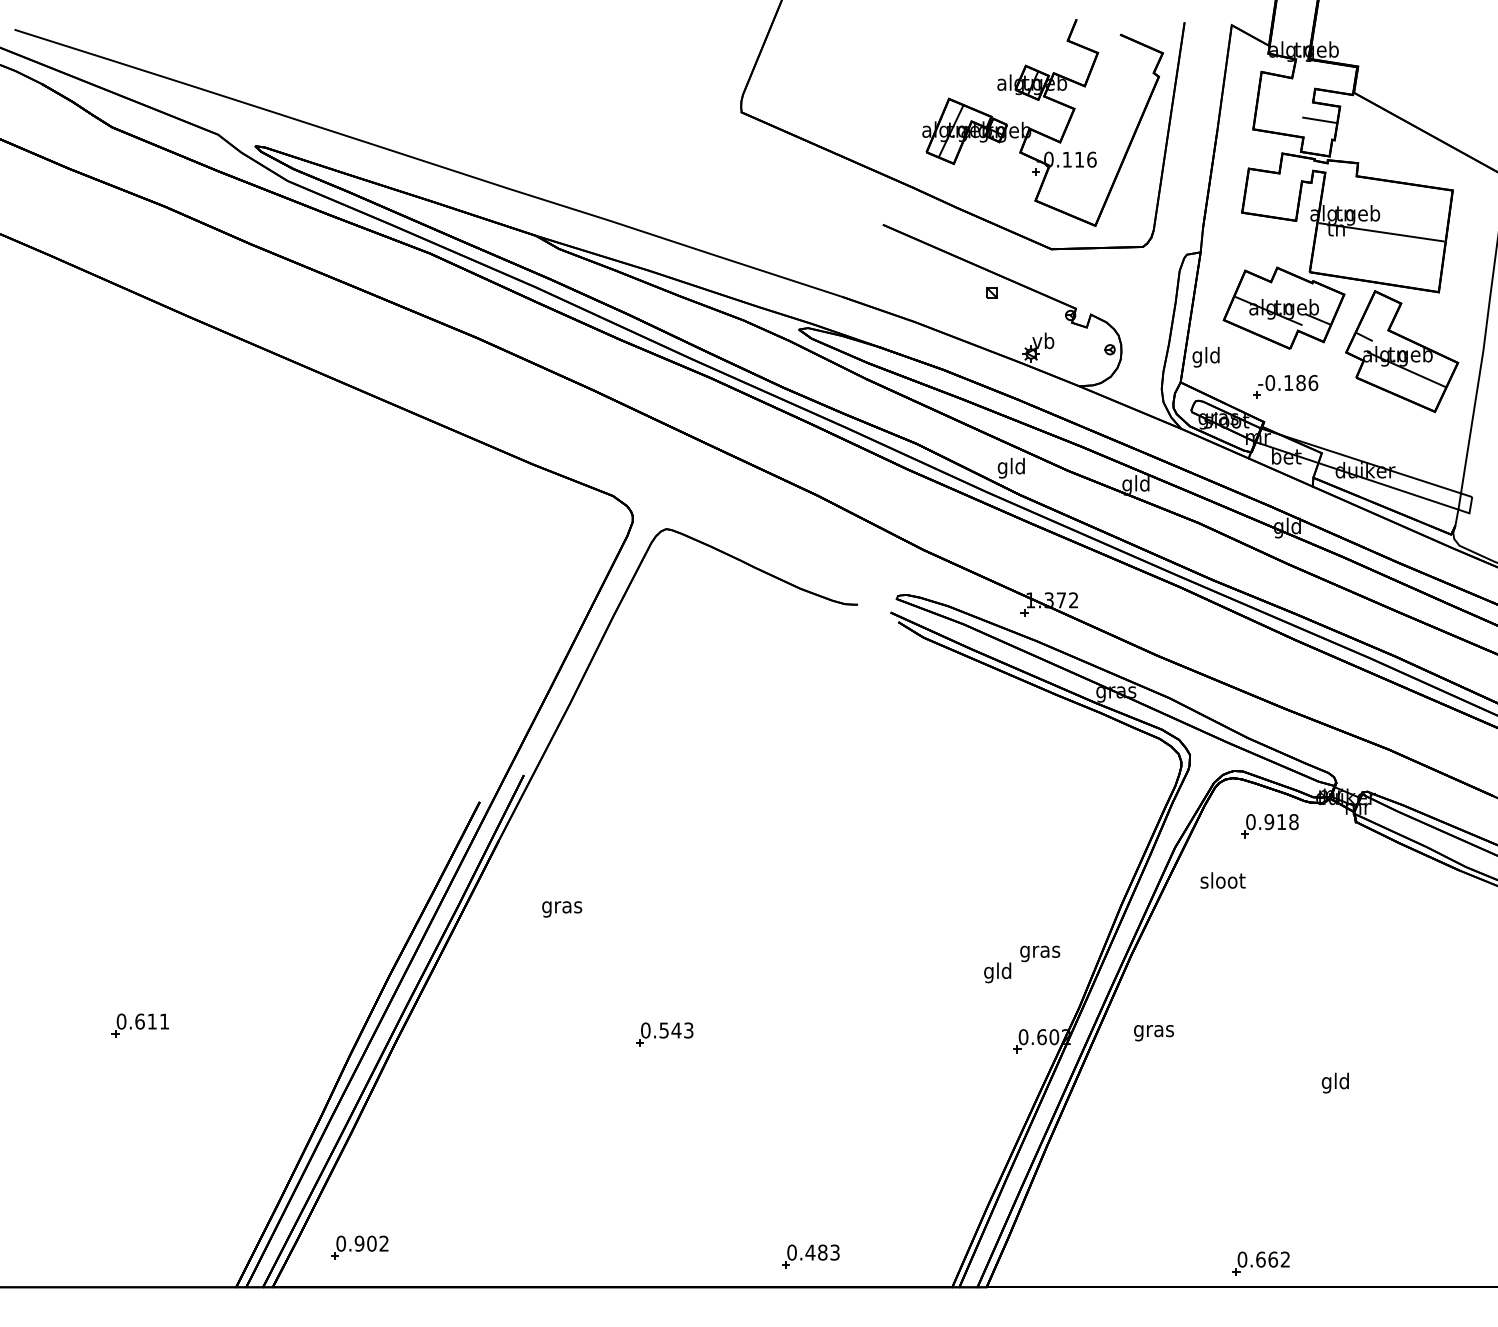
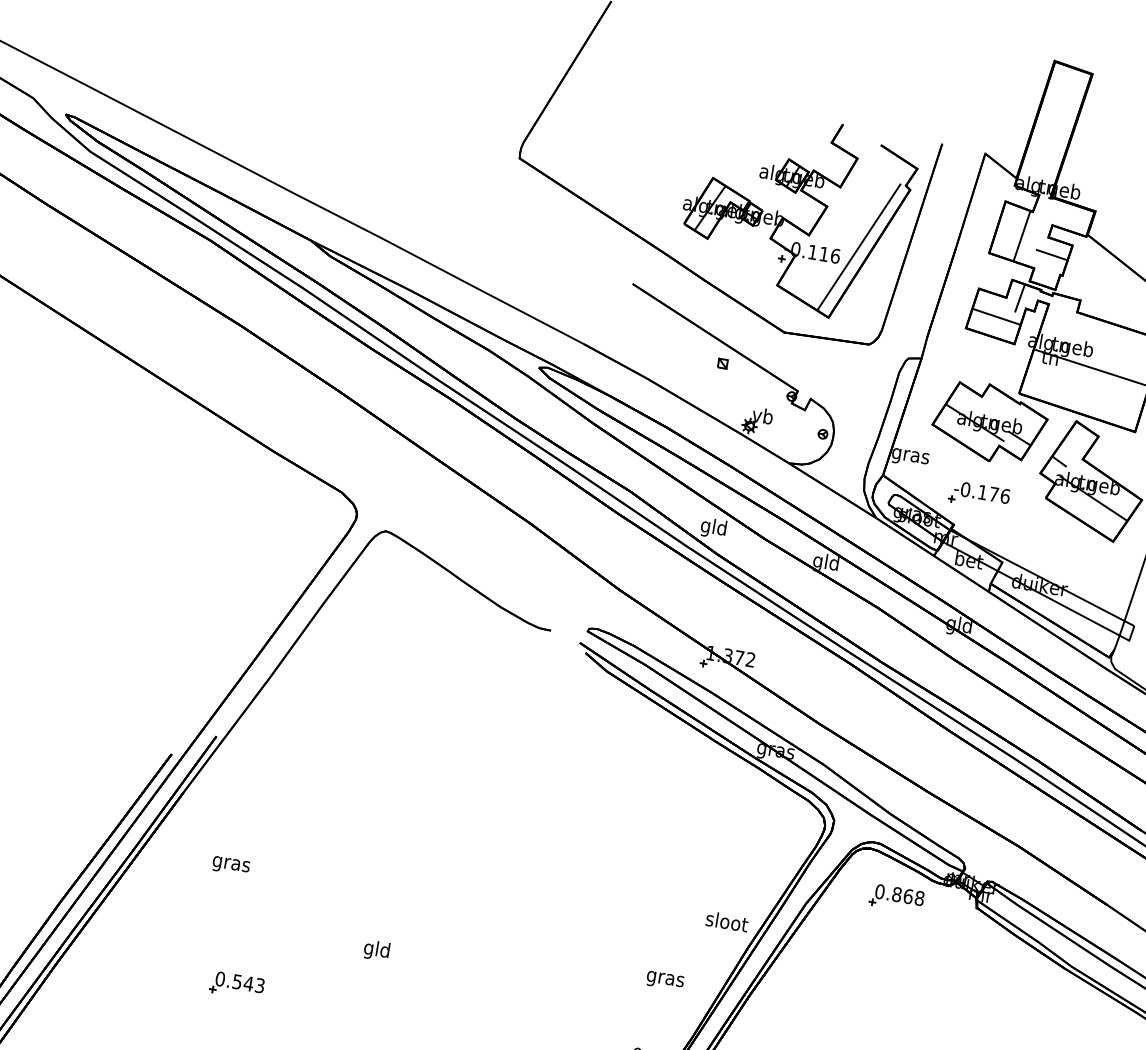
line: (1284, 106) -> (1021, 236), added
line: (1114, 145) -> (858, 246), added
line: (1293, 171) -> (1019, 298), added
line: (1271, 195) -> (995, 316), added
text: (1206, 356) -> (910, 455), gld -> gras
text: (1300, 383) -> (993, 494), -0.186 -> -0.176
text: (1275, 822) -> (902, 895), 0.918 -> 0.868
text: (1222, 880) -> (726, 921), moved
text: (997, 972) -> (376, 950), moved
part: (664, 1034) -> (236, 985), moved

